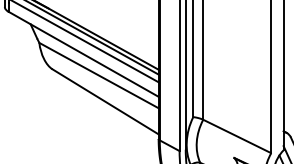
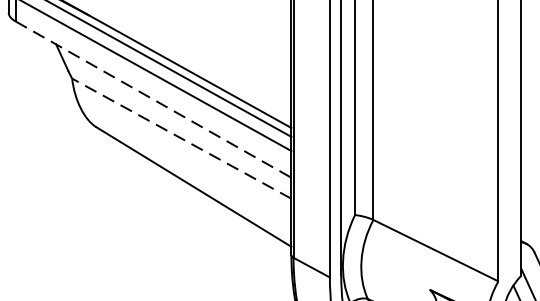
line: (84, 54) -> (155, 99), solid -> dashed
line: (98, 75) -> (180, 138), solid -> dashed

